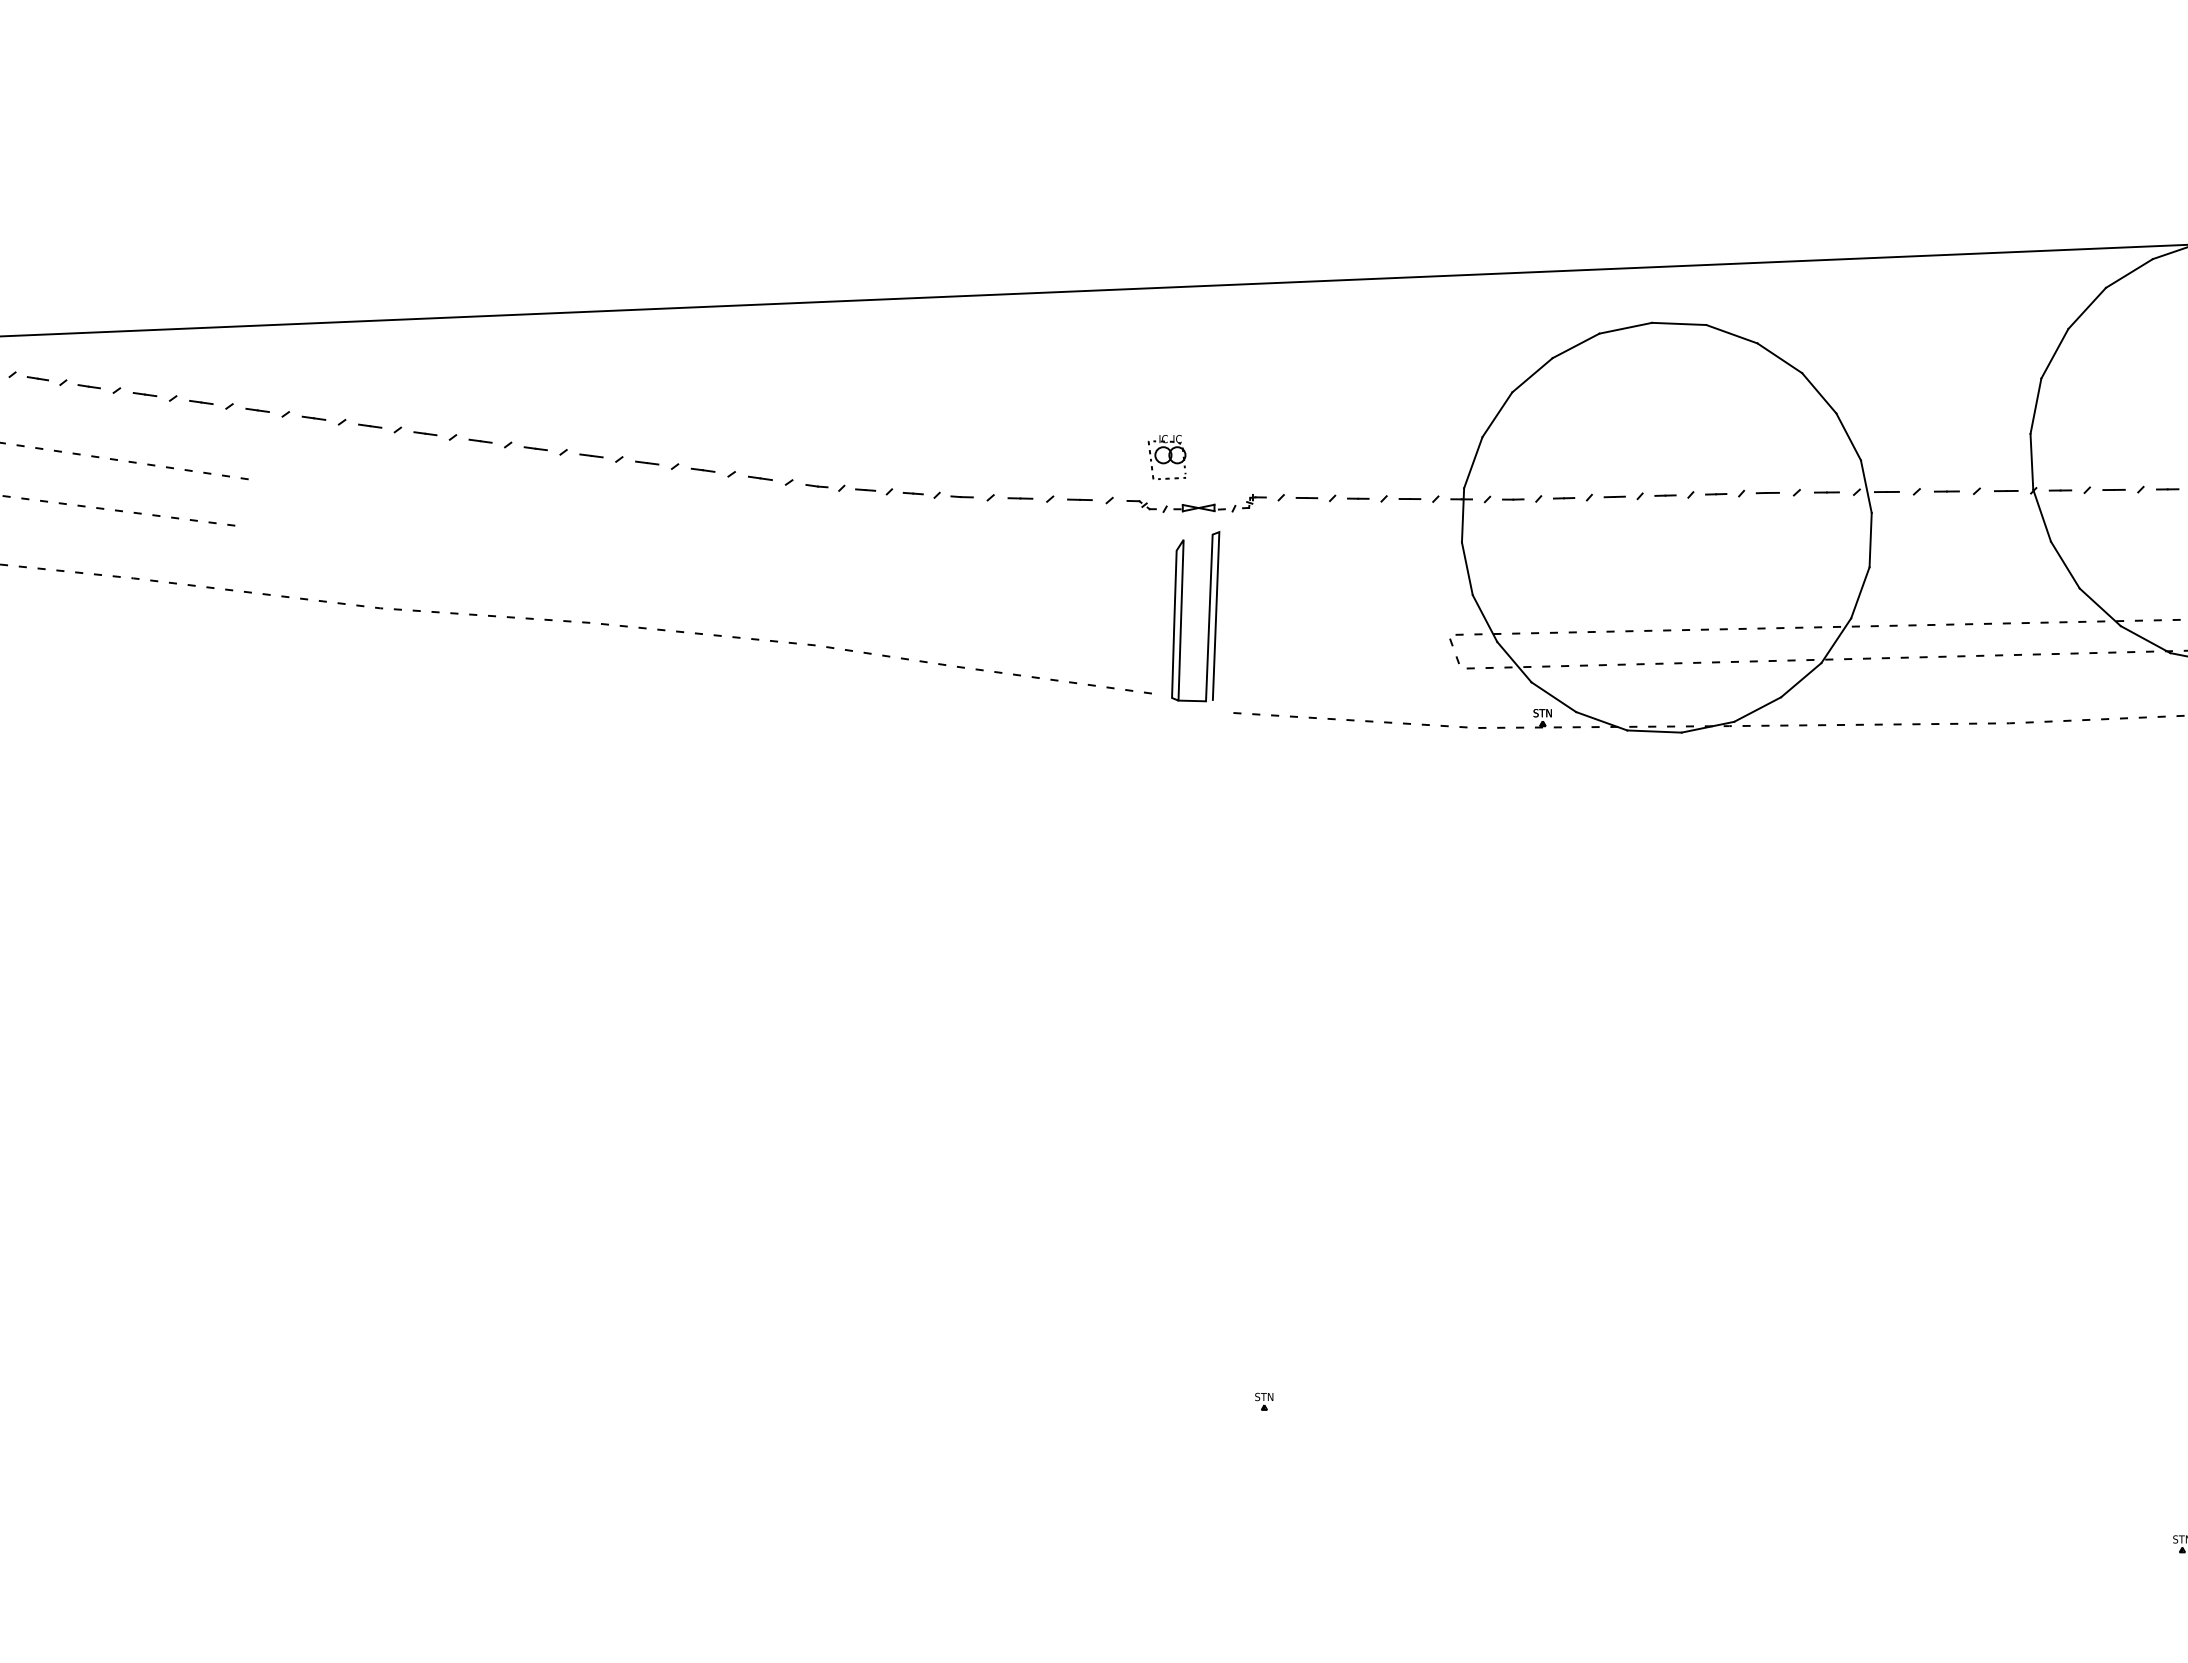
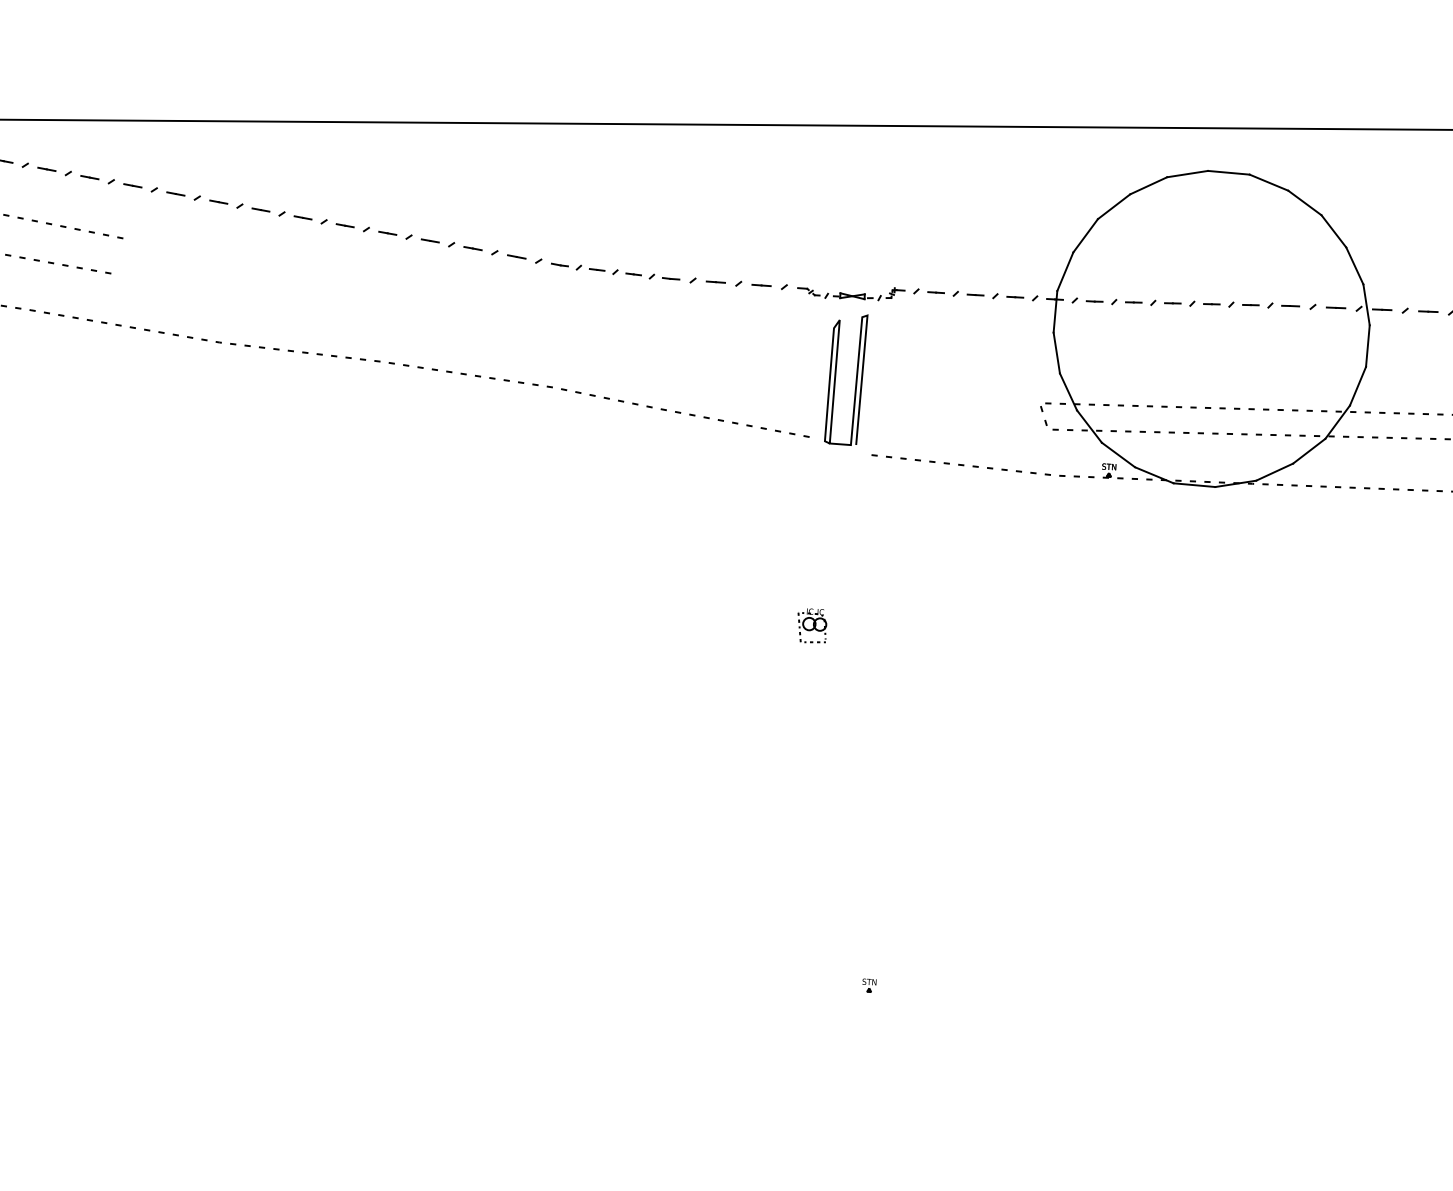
part: (1166, 457) -> (811, 625), moved

